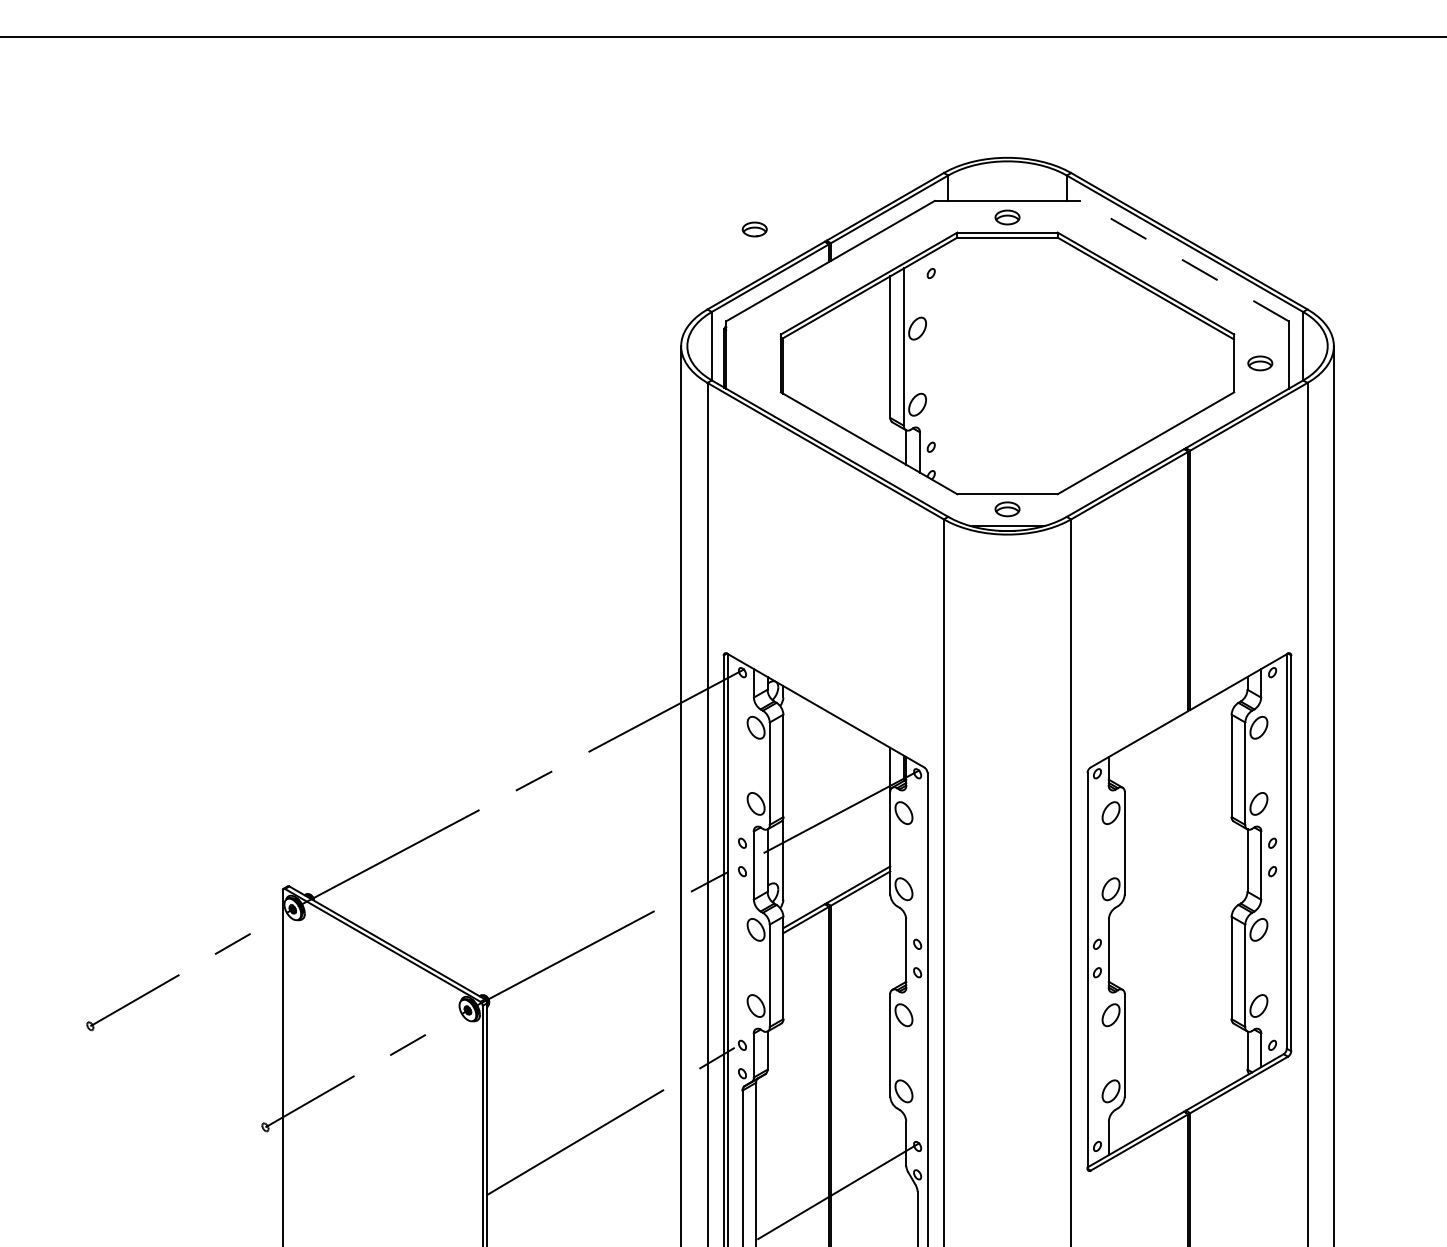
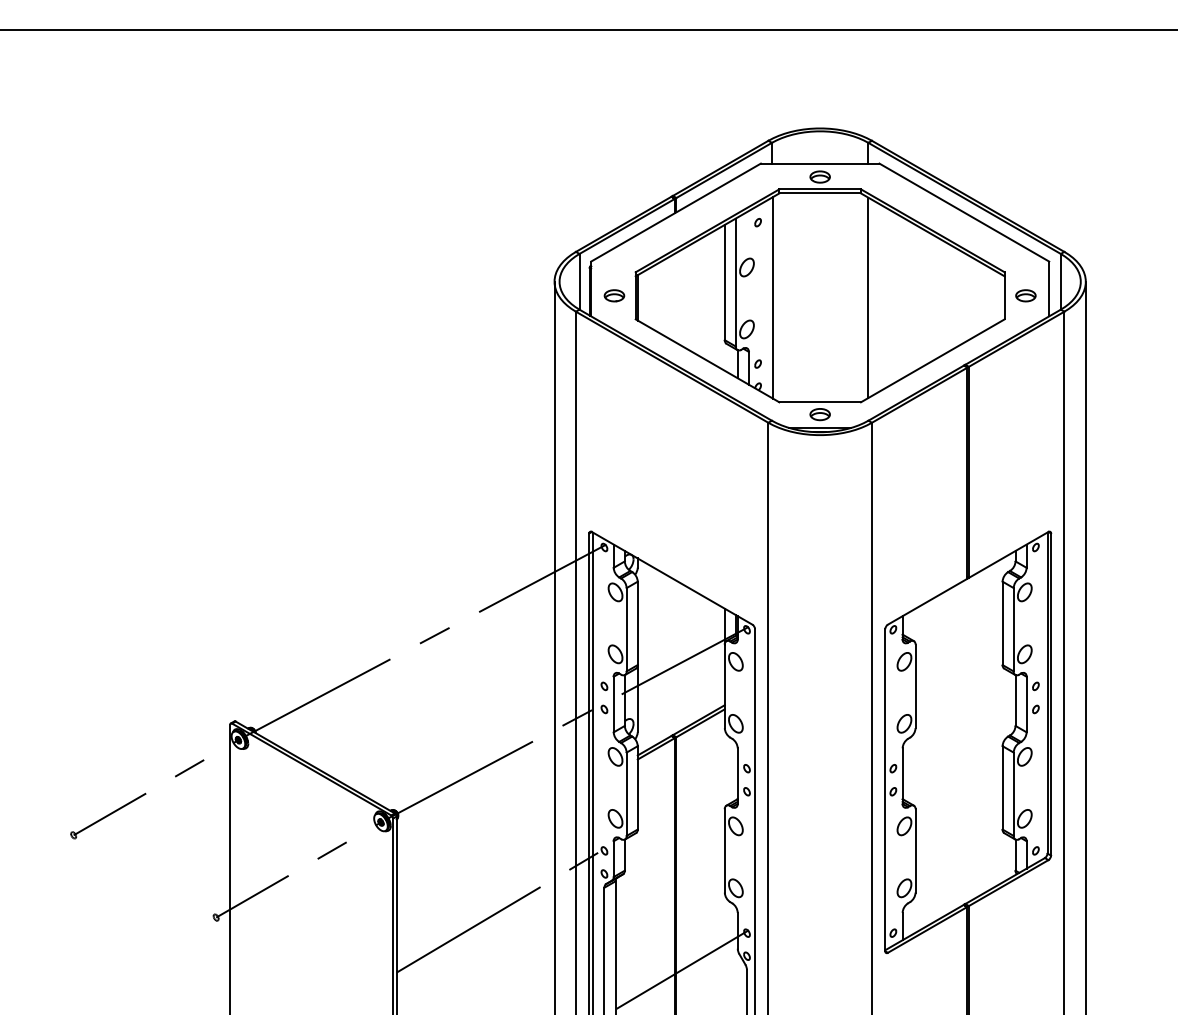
part: (754, 229) -> (614, 295), moved
line: (1183, 261) -> (963, 212), dashed -> solid
line: (948, 365) -> (772, 297), added
line: (1066, 365) -> (868, 297), added

